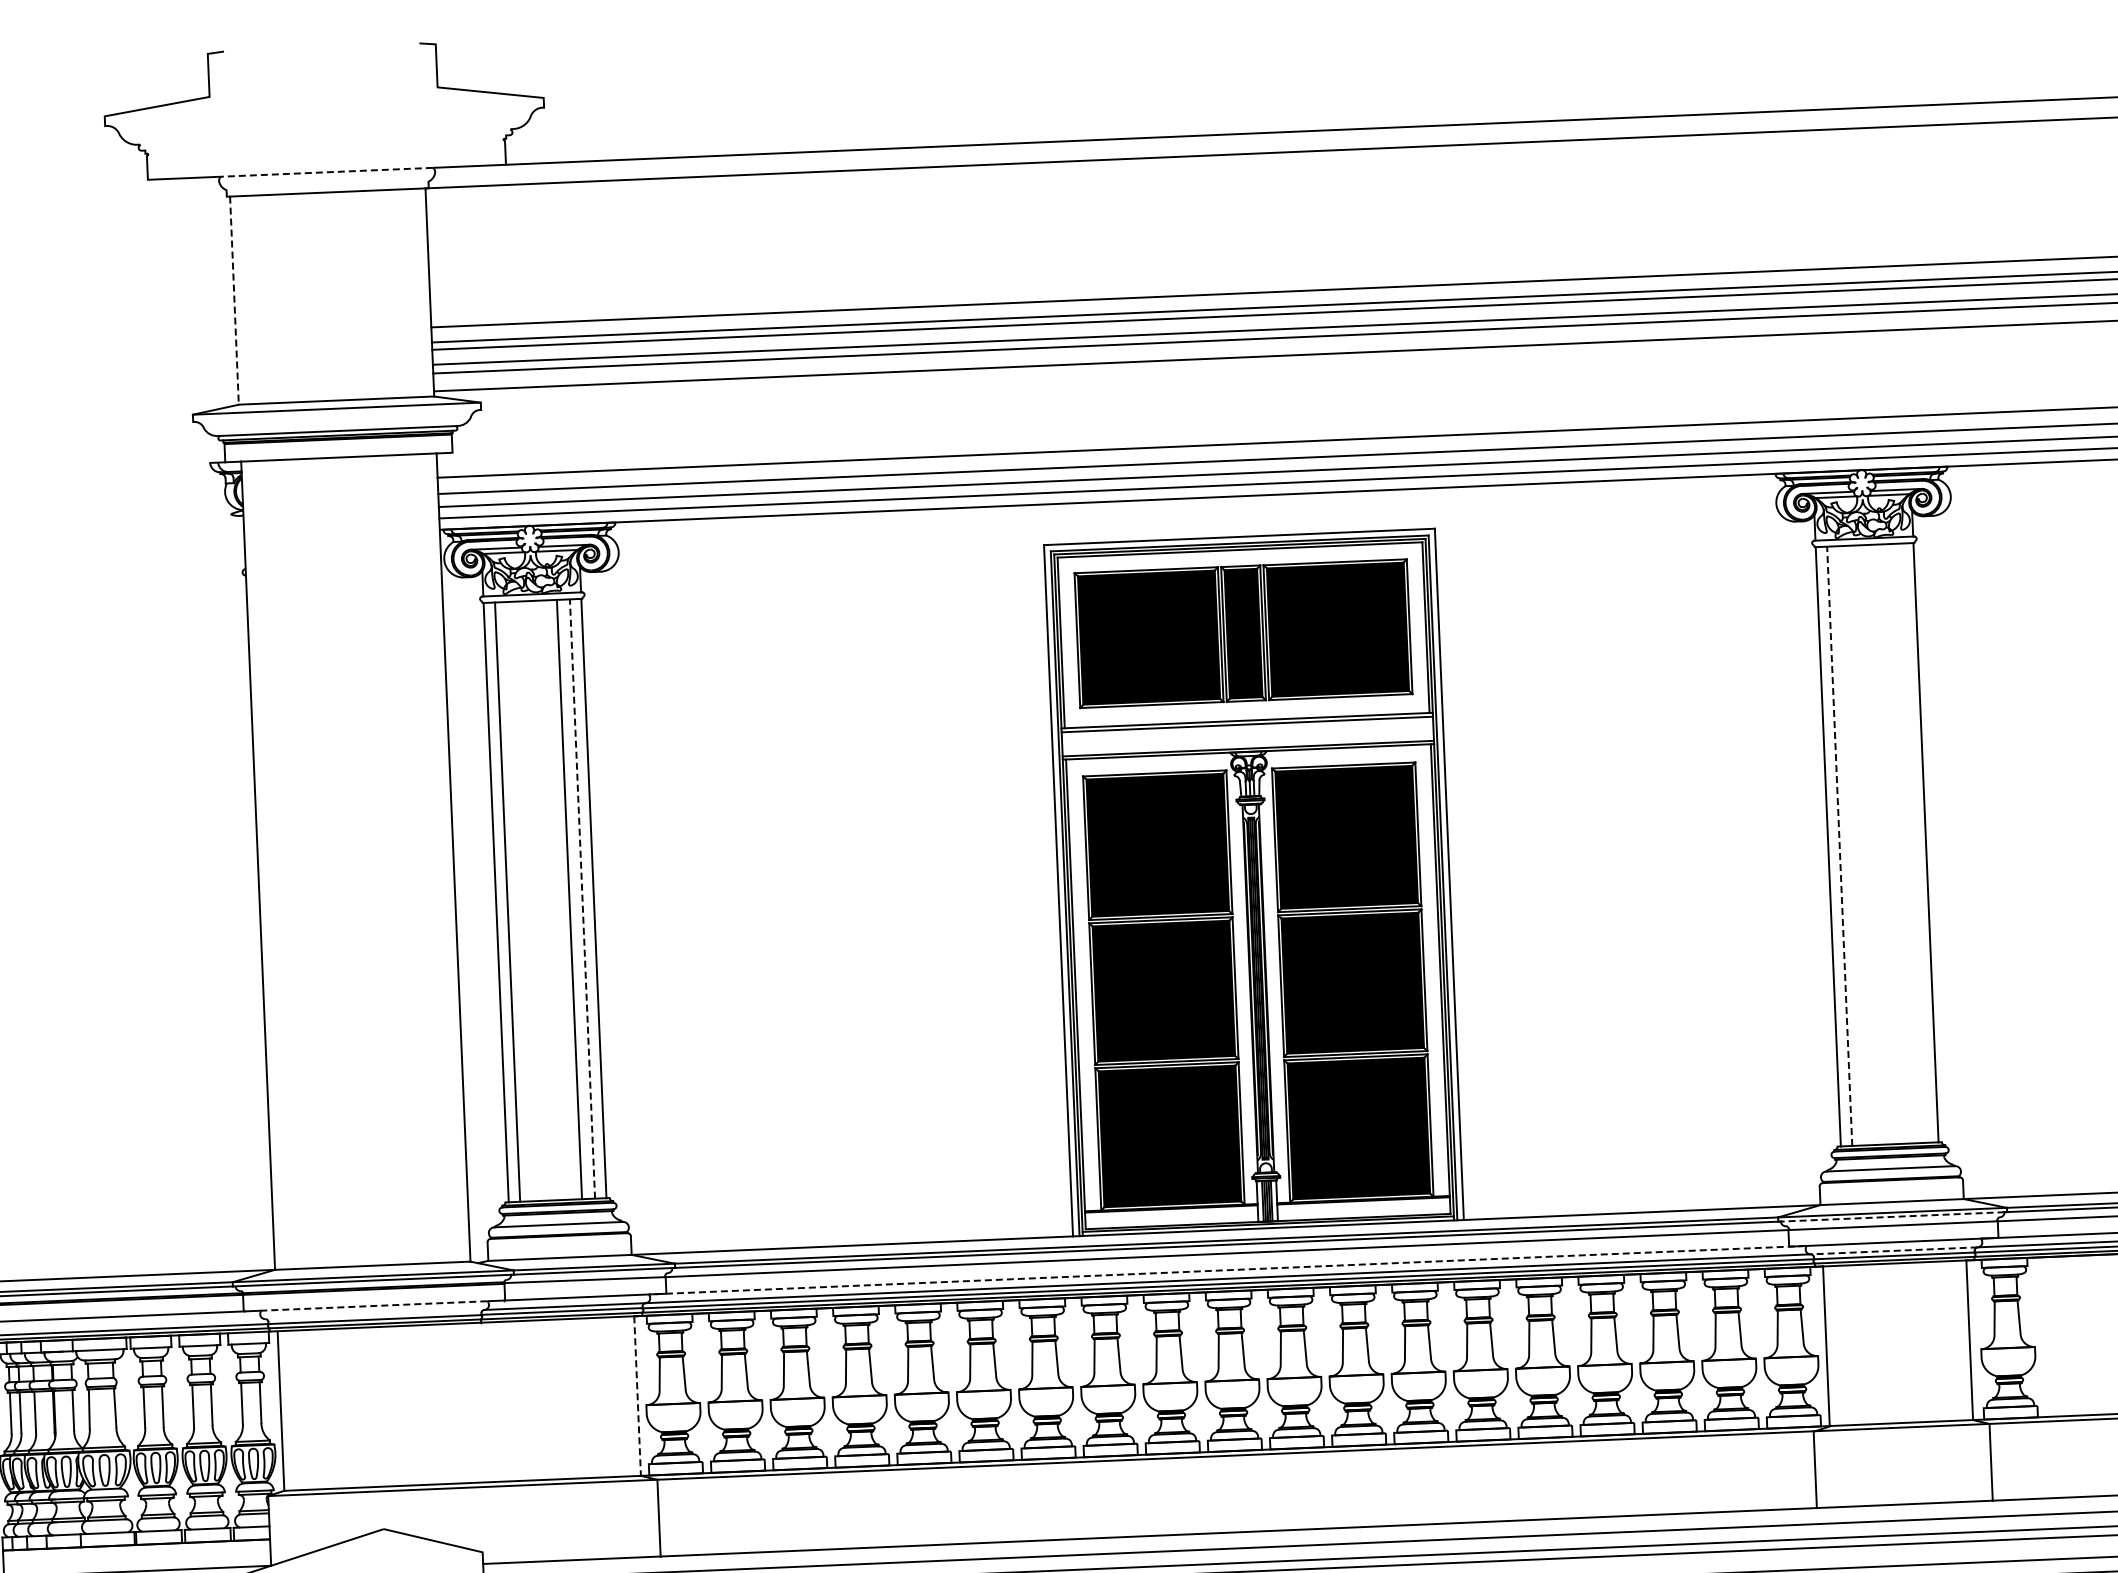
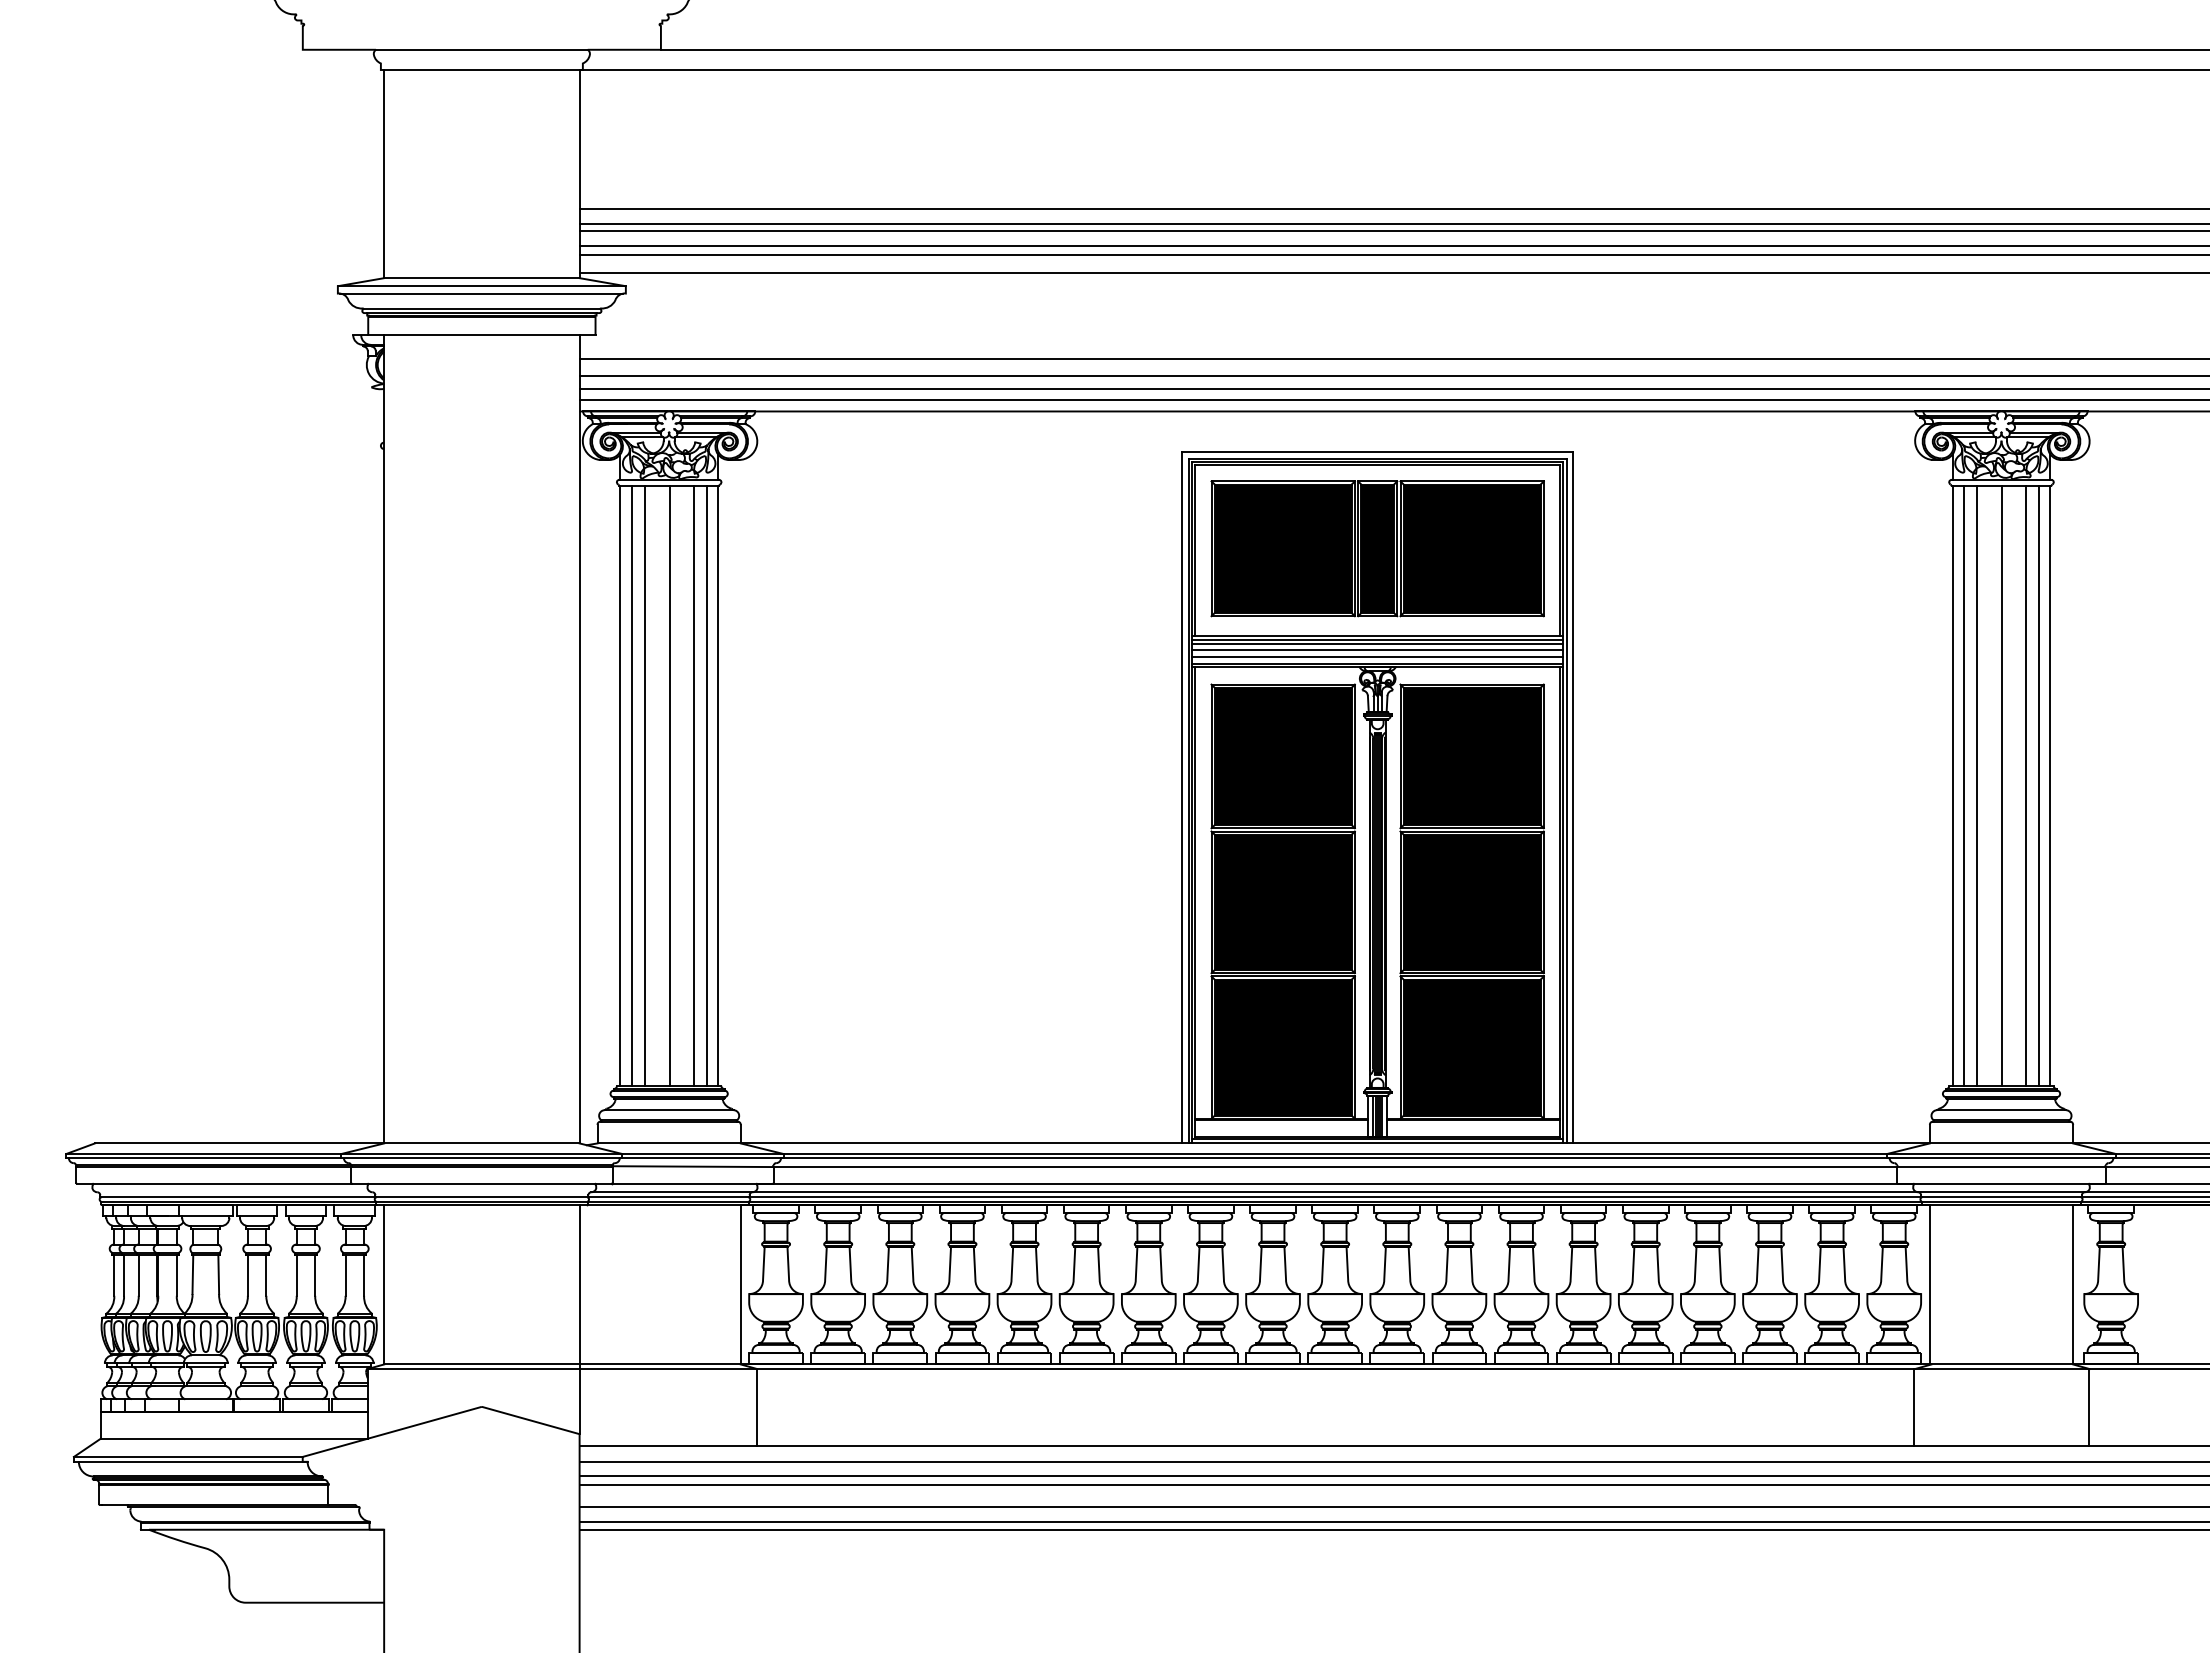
line: (326, 172) -> (481, 49), dashed -> solid
line: (234, 301) -> (384, 174), dashed -> solid
line: (336, 415) -> (481, 293), added
line: (1247, 728) -> (1377, 643), added
line: (1247, 735) -> (1377, 650), added
line: (1247, 742) -> (1377, 657), added
line: (1914, 842) -> (2038, 785), added
line: (1901, 843) -> (2025, 785), added
line: (1878, 844) -> (2002, 785), added
line: (1853, 845) -> (1977, 785), added
line: (1840, 846) -> (1964, 786), dashed -> solid
line: (546, 899) -> (670, 785), added
line: (582, 899) -> (706, 786), dashed -> solid
line: (520, 901) -> (644, 785), added
line: (1892, 1217) -> (2001, 1158), dashed -> solid
line: (1894, 1251) -> (2001, 1192), dashed -> solid
line: (1226, 1270) -> (1334, 1183), dashed -> solid
line: (375, 1305) -> (482, 1183), dashed -> solid
line: (637, 1395) -> (740, 1284), dashed -> solid
line: (477, 1437) -> (579, 1319), added

